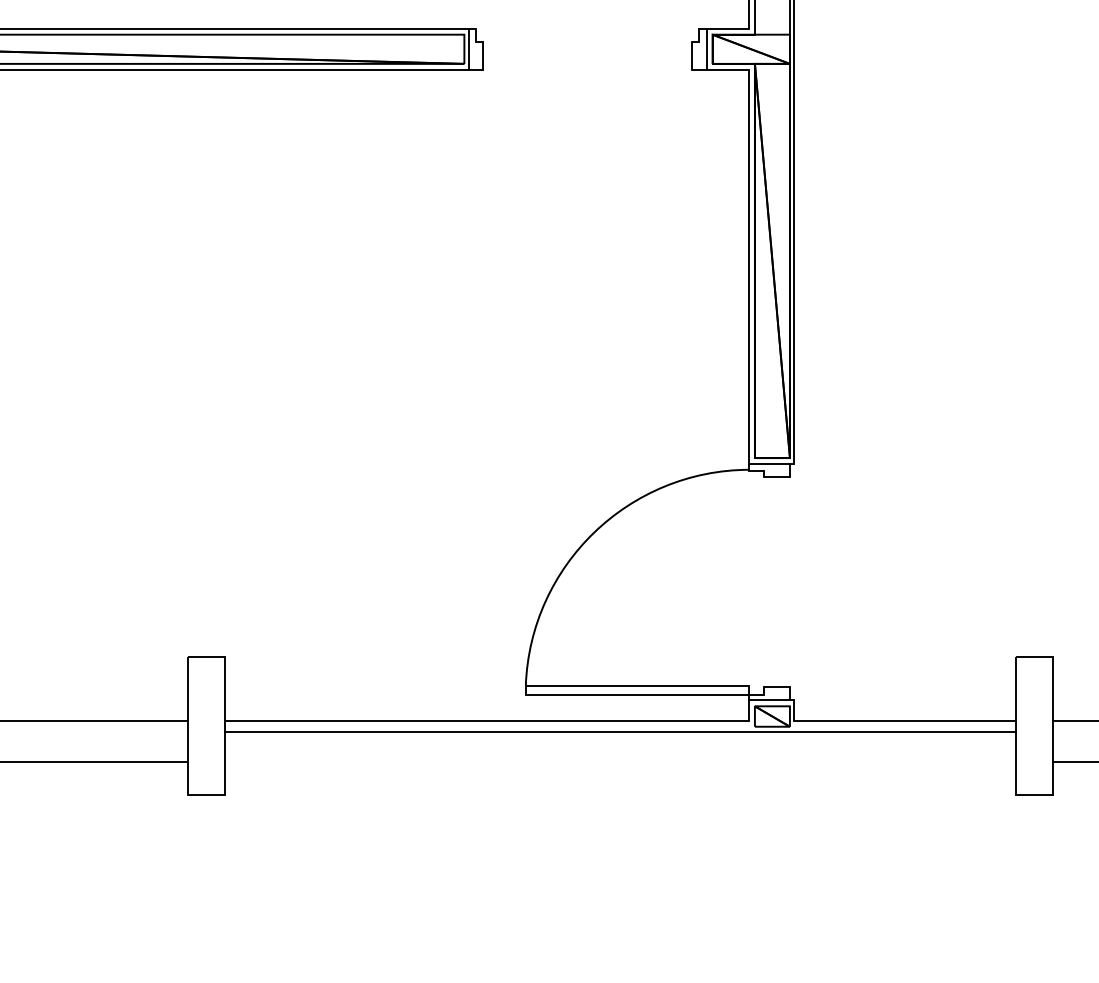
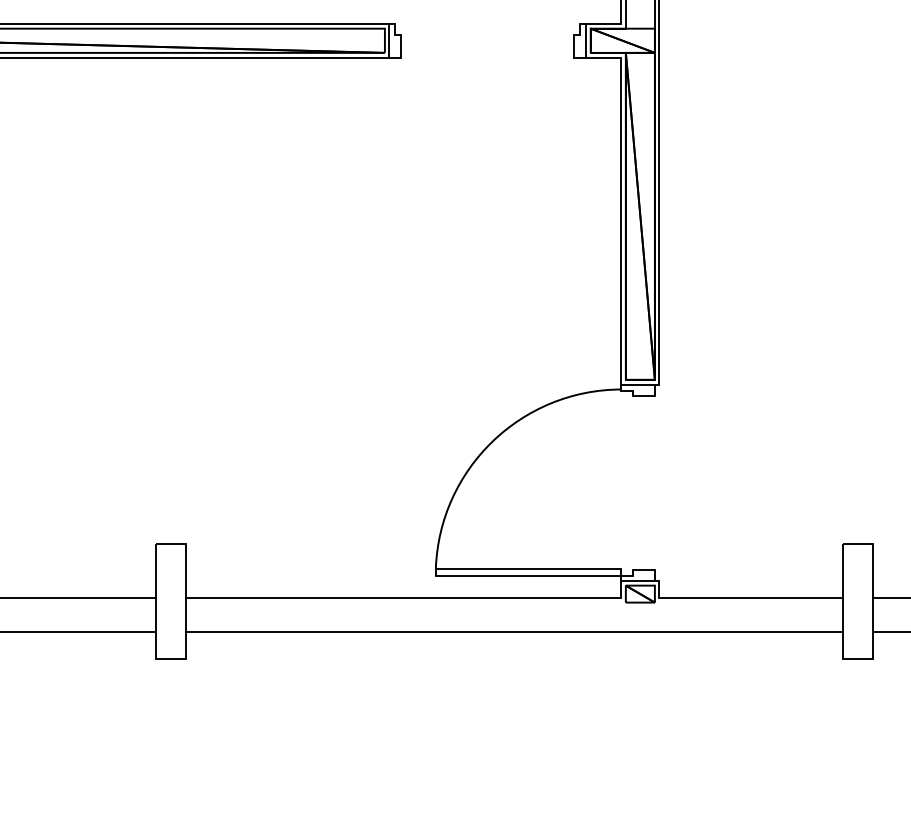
line: (620, 731) -> (514, 631), moved

